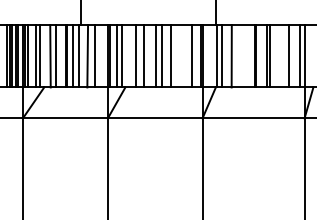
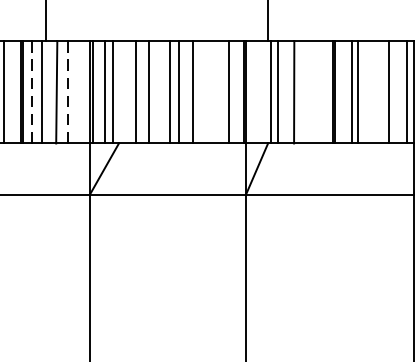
line: (72, 56) -> (31, 92), solid -> dashed
line: (94, 56) -> (67, 92), solid -> dashed

